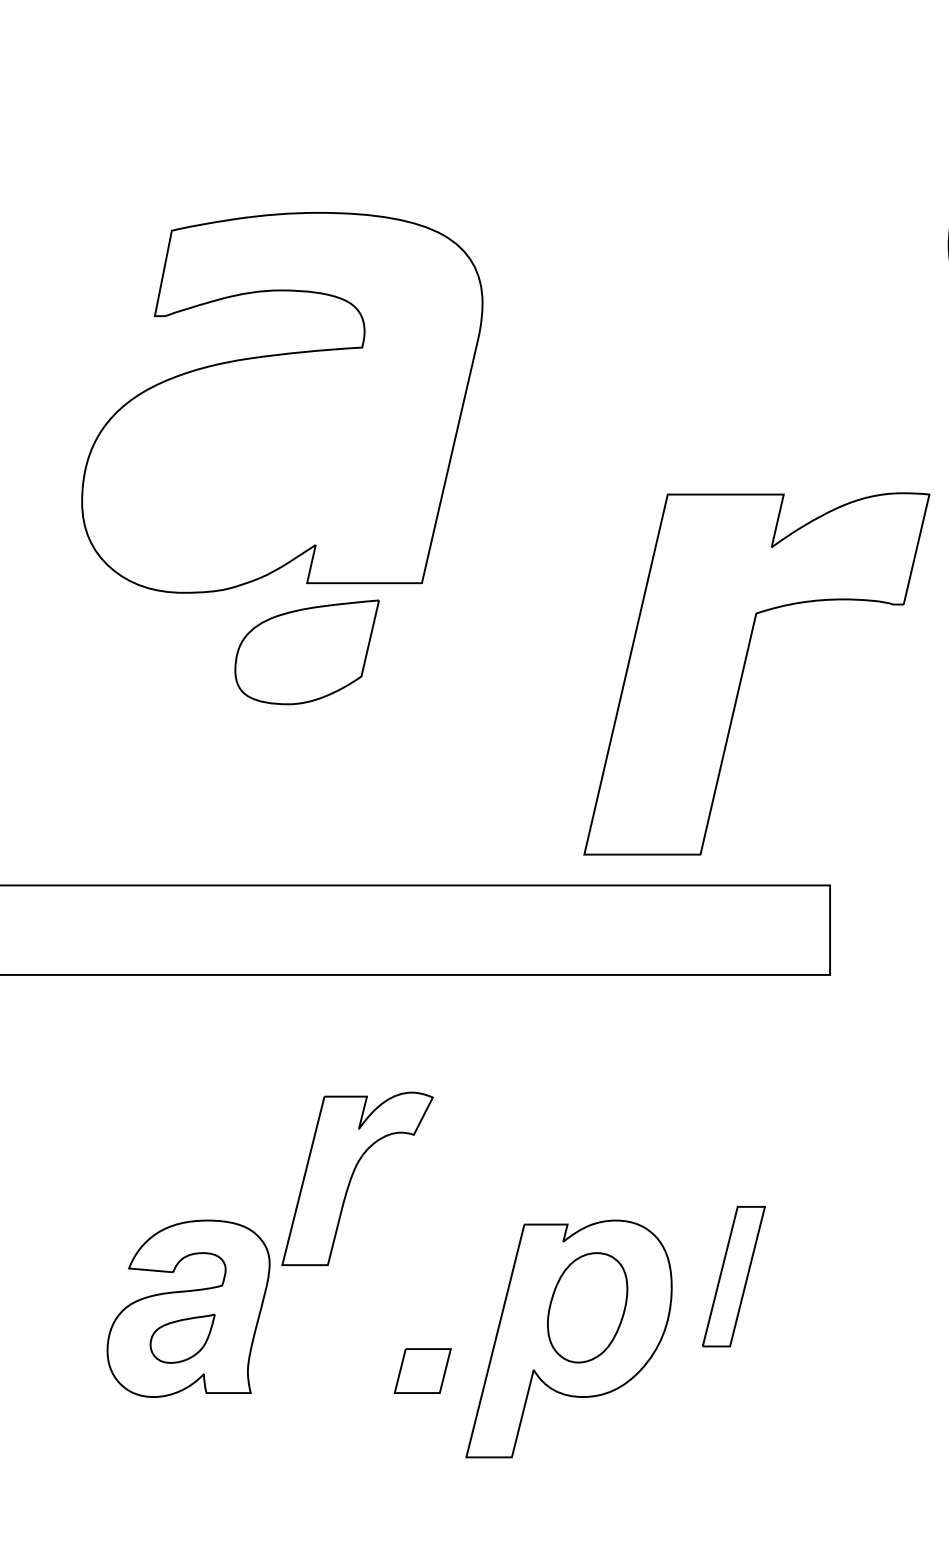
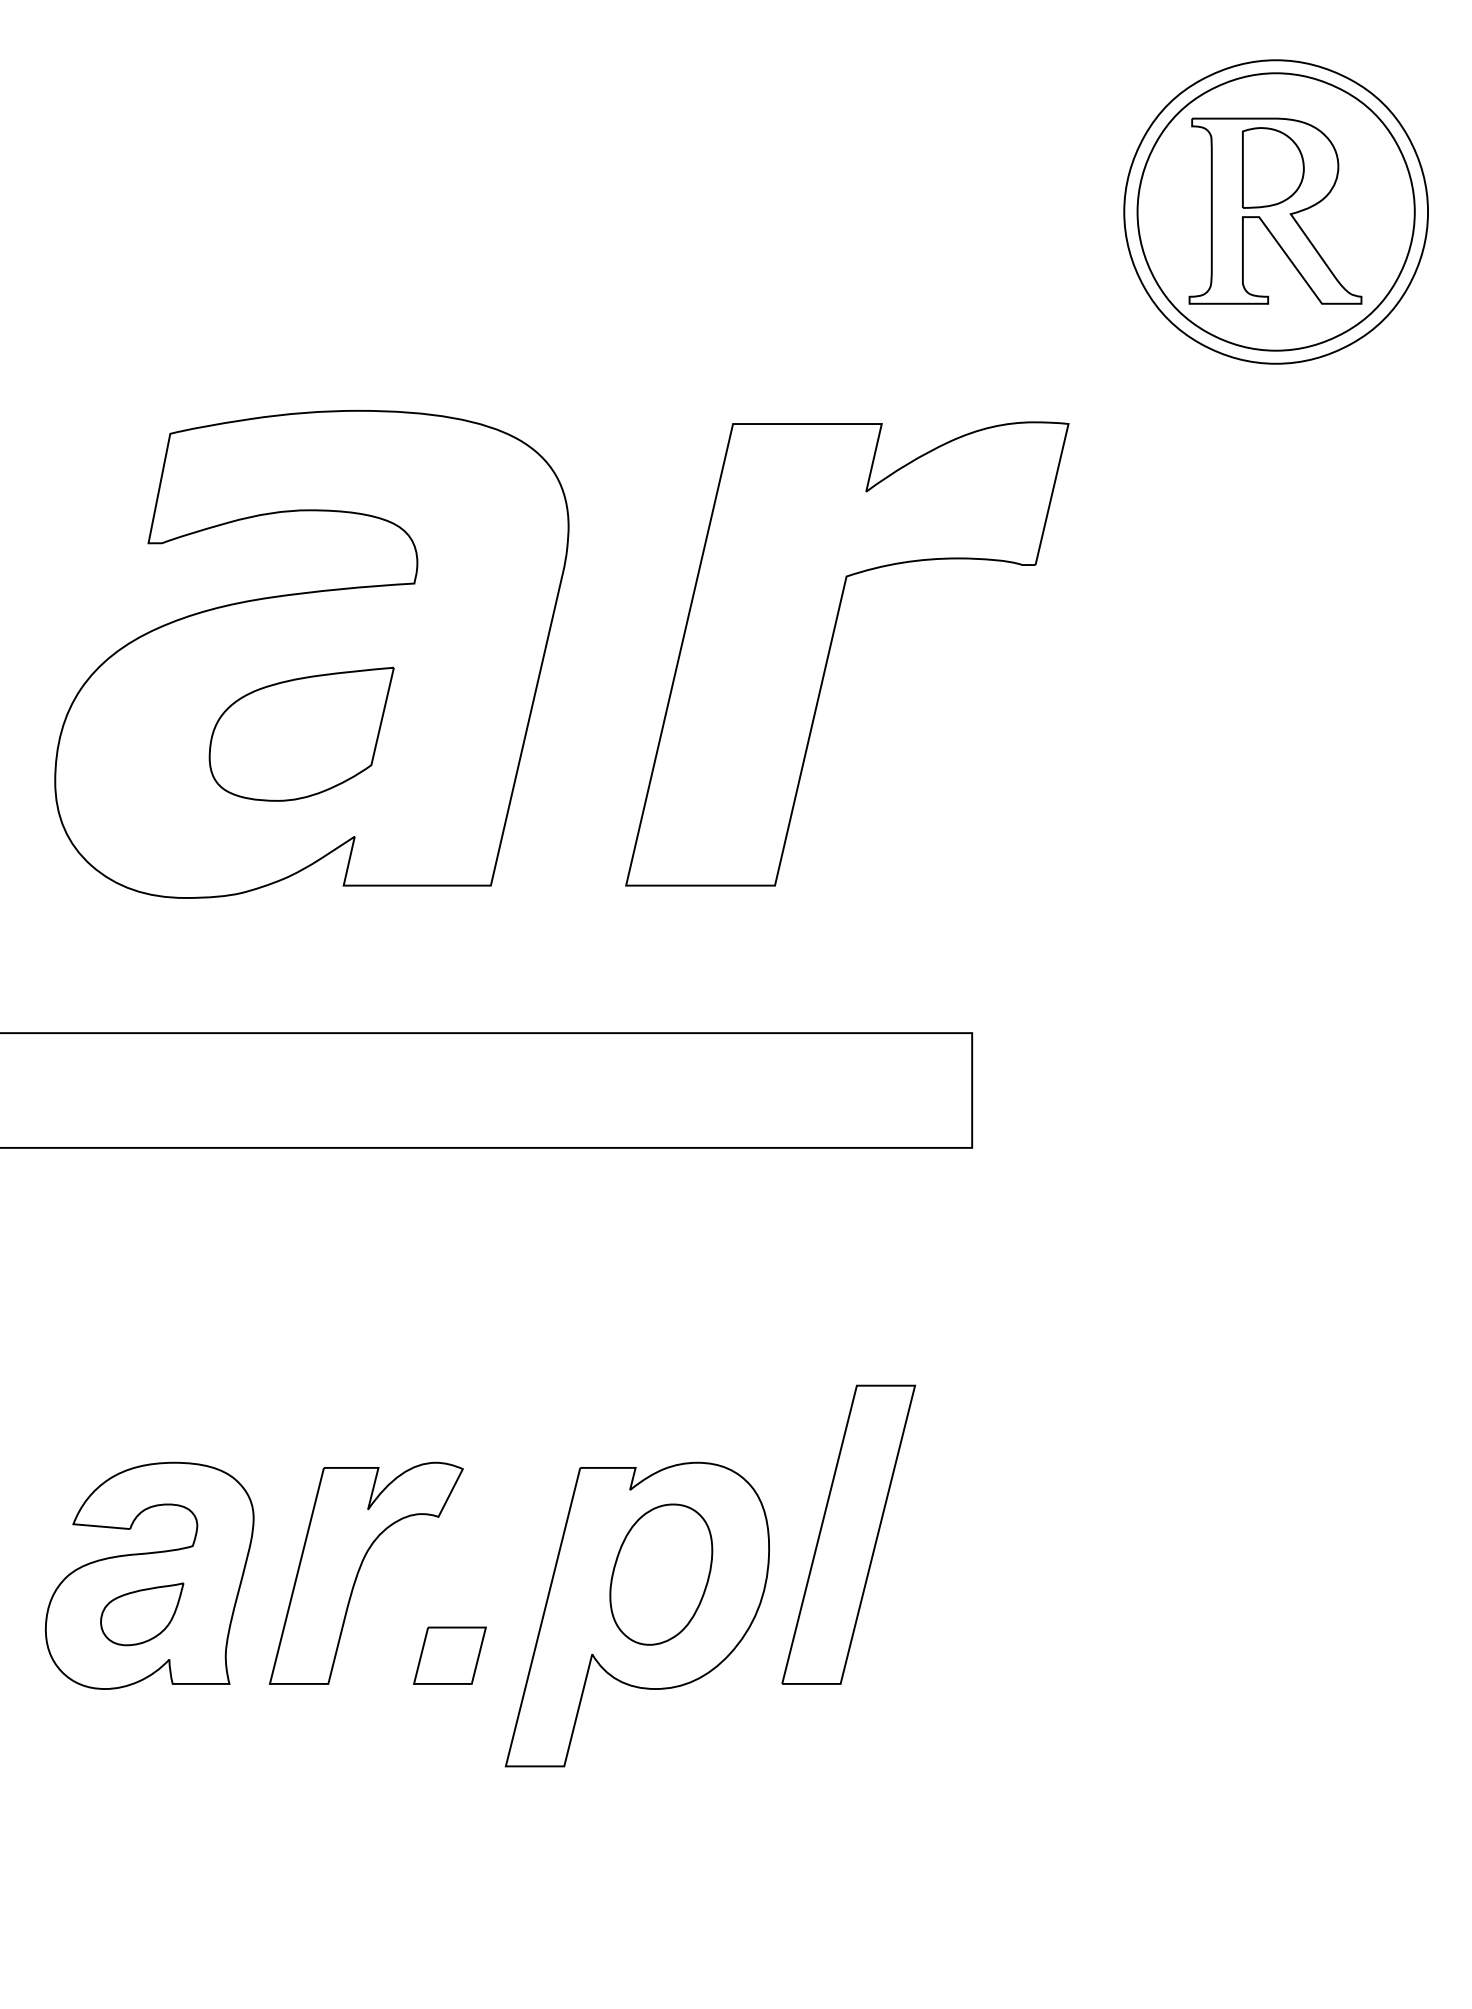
part: (282, 402) -> (311, 653), moved
part: (744, 668) -> (831, 647), moved
part: (356, 1178) -> (365, 1572), moved
part: (733, 1276) -> (848, 1534), size x1.67

